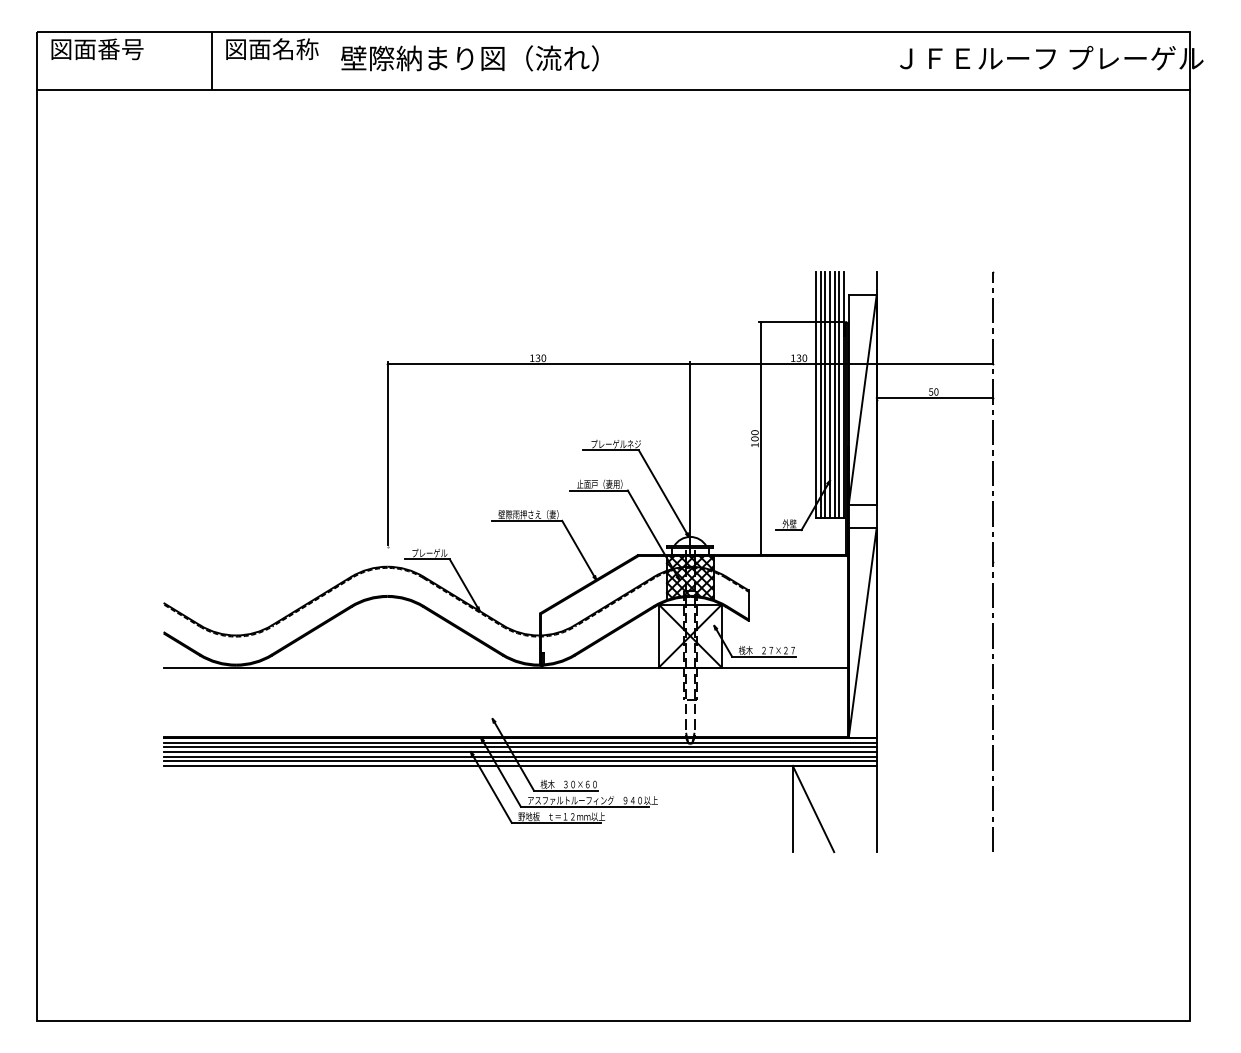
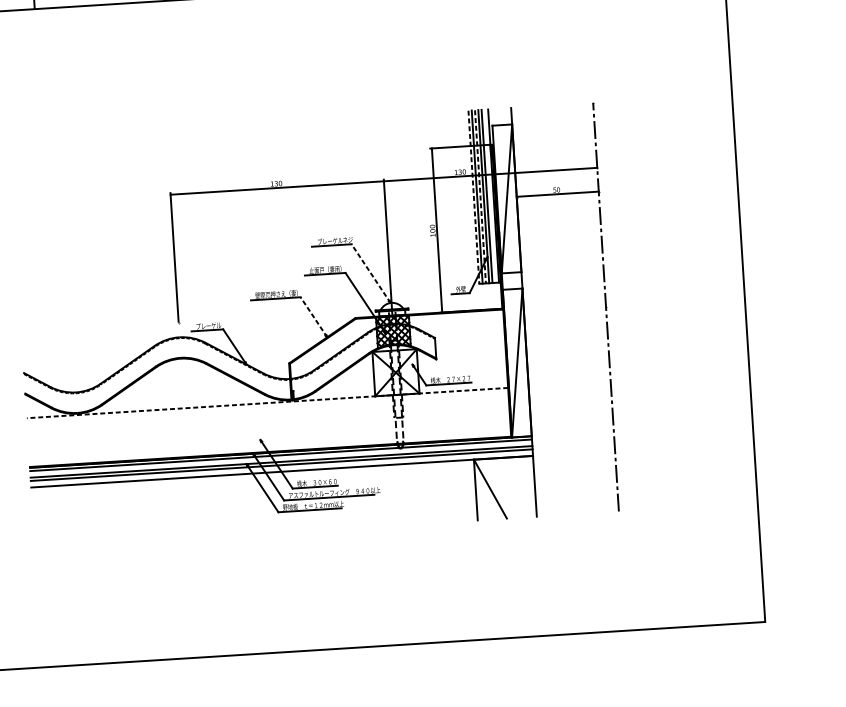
line: (816, 394) -> (474, 196), solid -> dashed
line: (825, 394) -> (480, 196), solid -> dashed
line: (839, 394) -> (490, 195), removed
line: (663, 493) -> (370, 273), solid -> dashed
line: (579, 549) -> (314, 316), solid -> dashed
line: (506, 667) -> (267, 403), solid -> dashed
line: (520, 747) -> (281, 458), removed
line: (520, 761) -> (281, 468), removed

